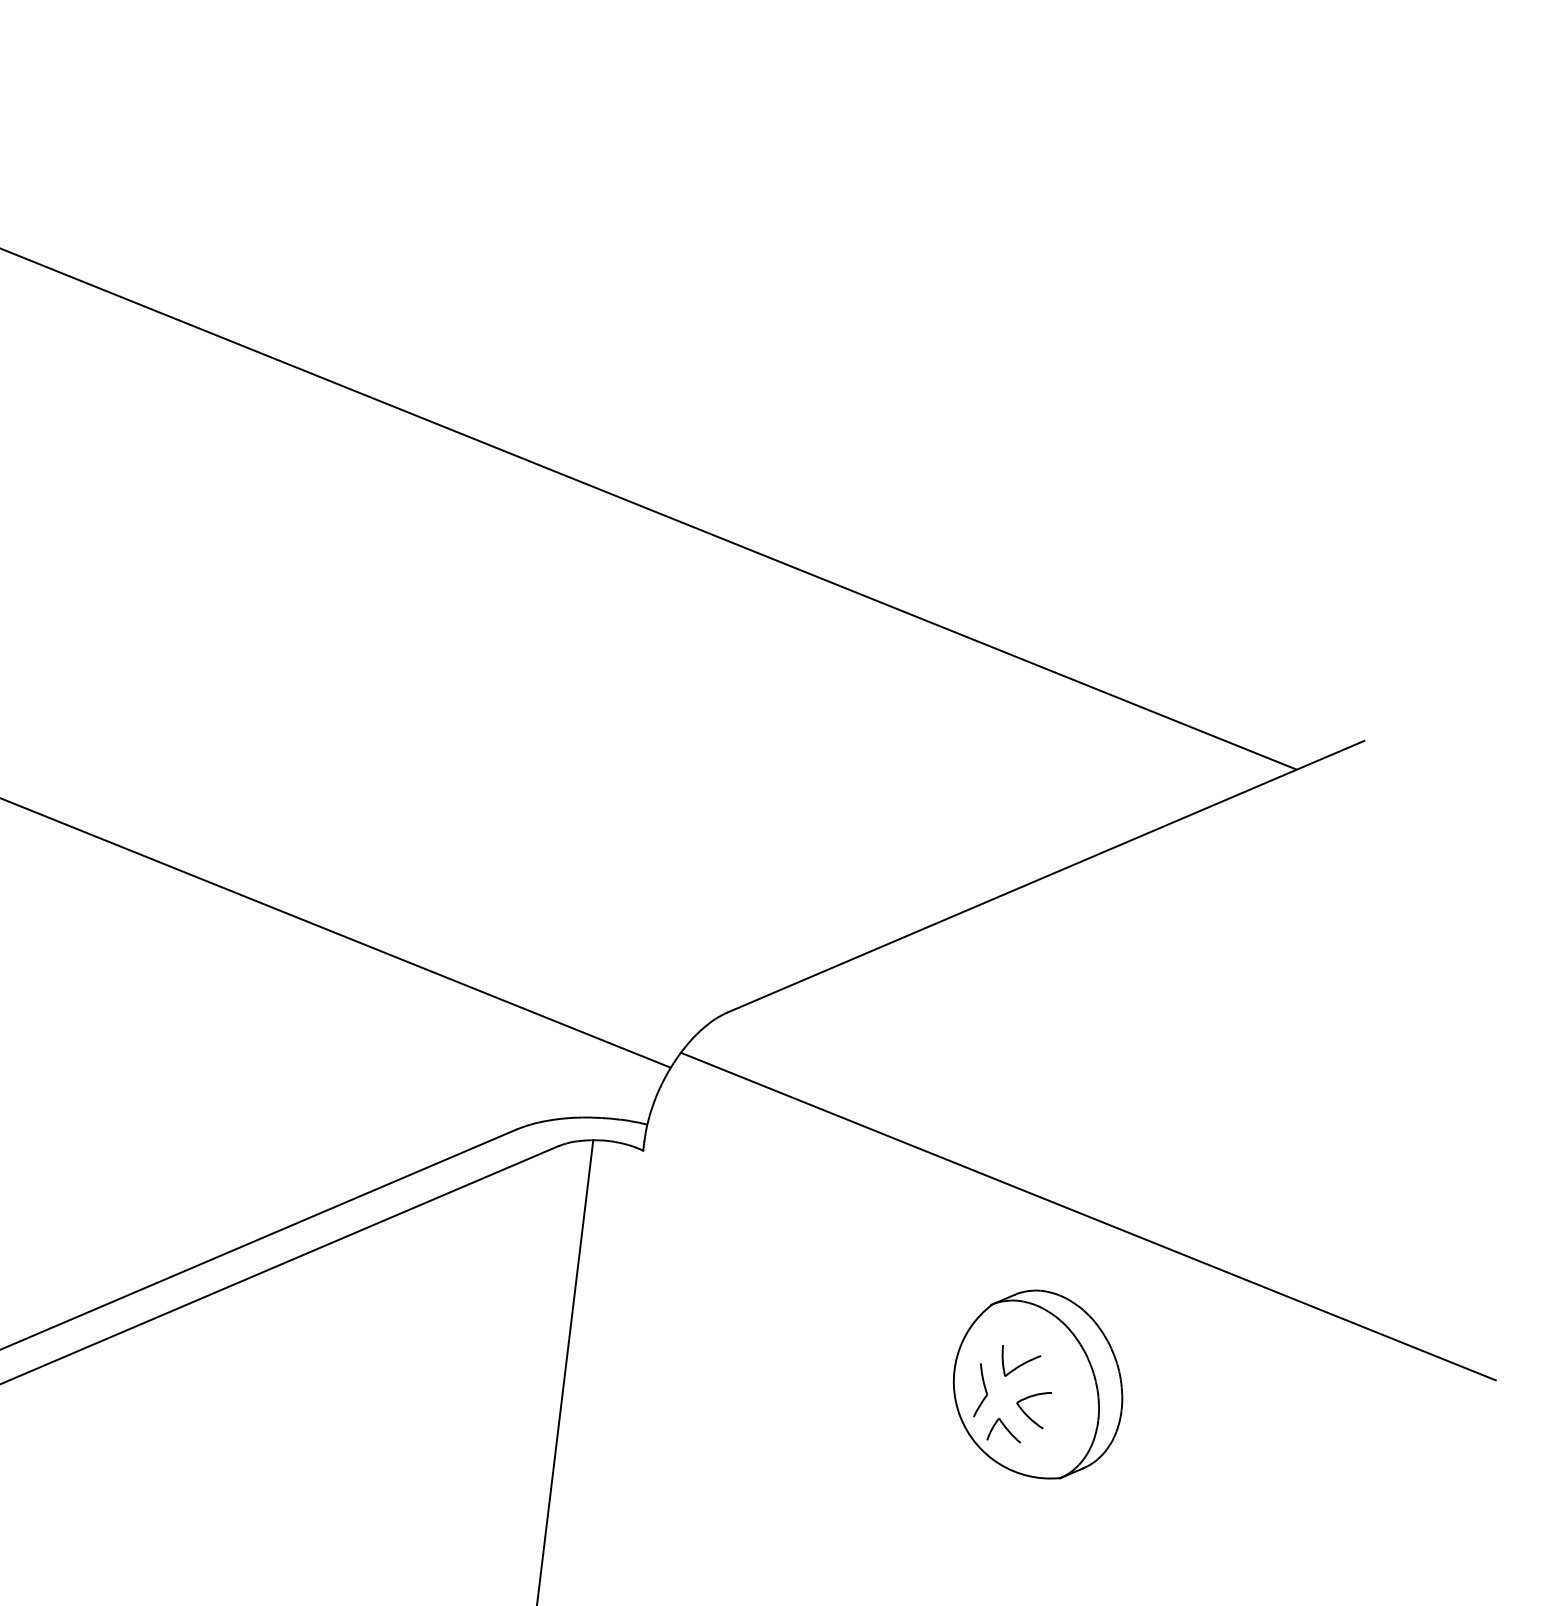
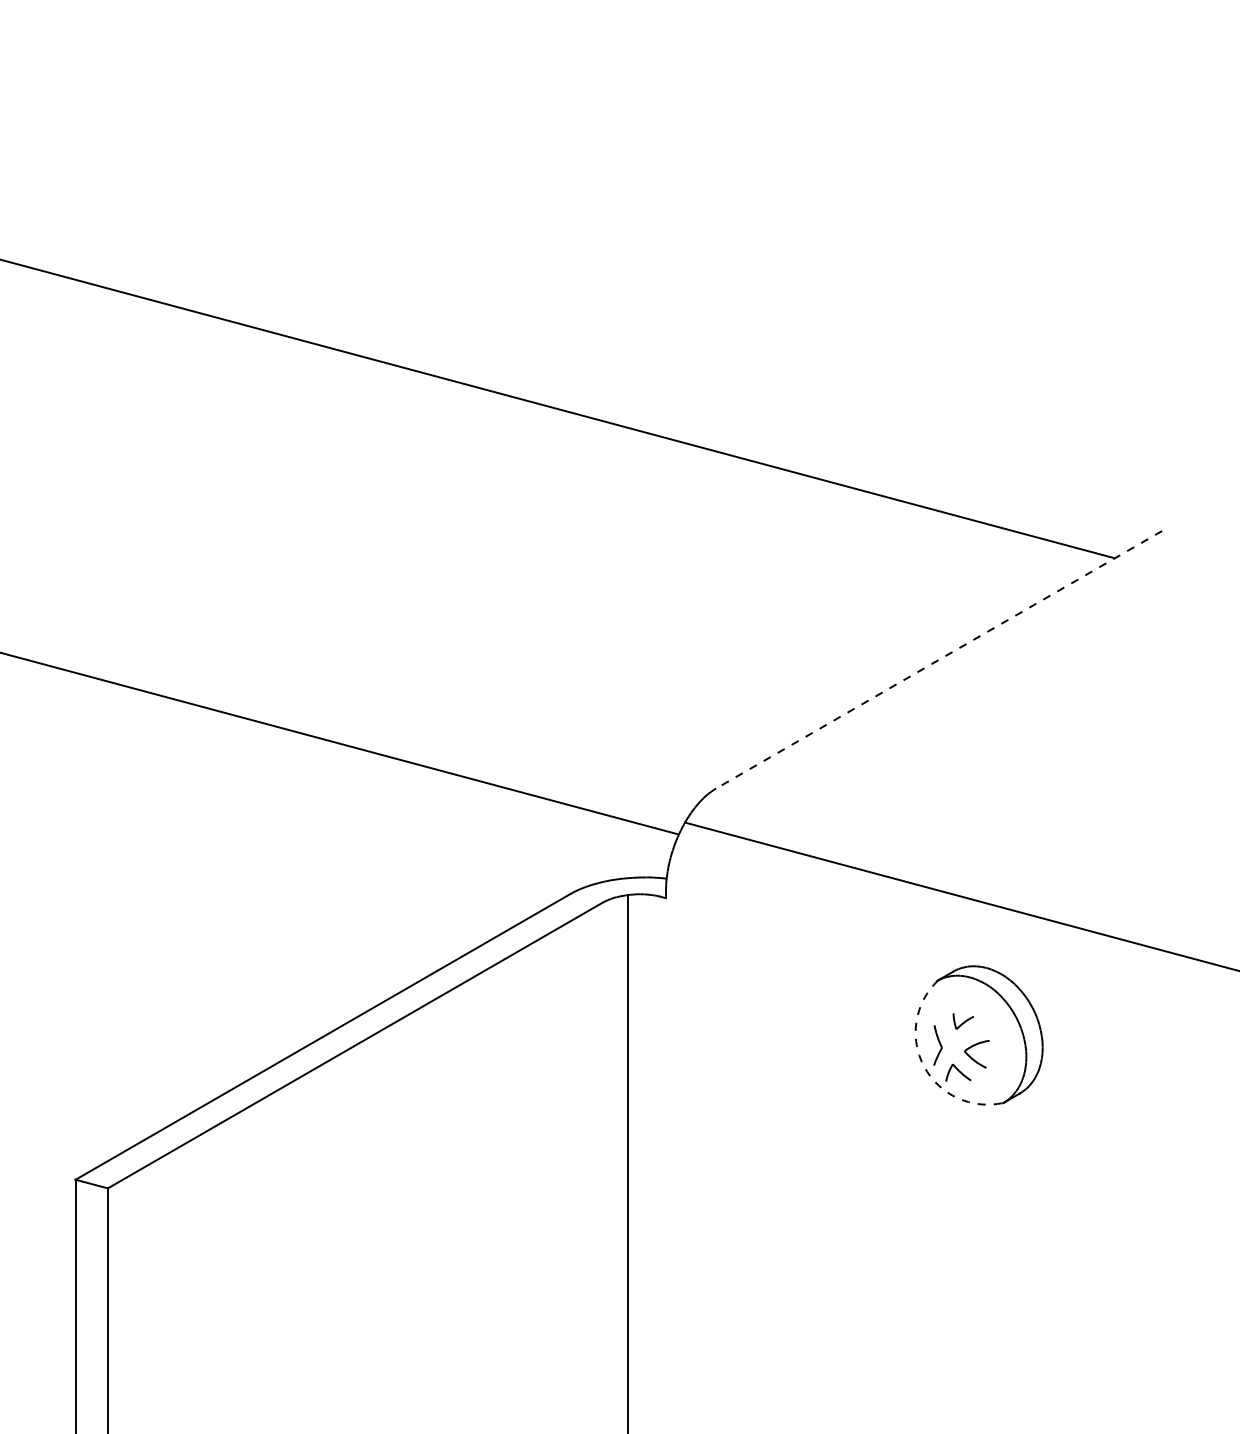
line: (1045, 877) -> (938, 660), solid -> dashed
part: (1020, 1363) -> (963, 1021), size x0.7
arc: (960, 1416) -> (924, 1066), solid -> dashed

